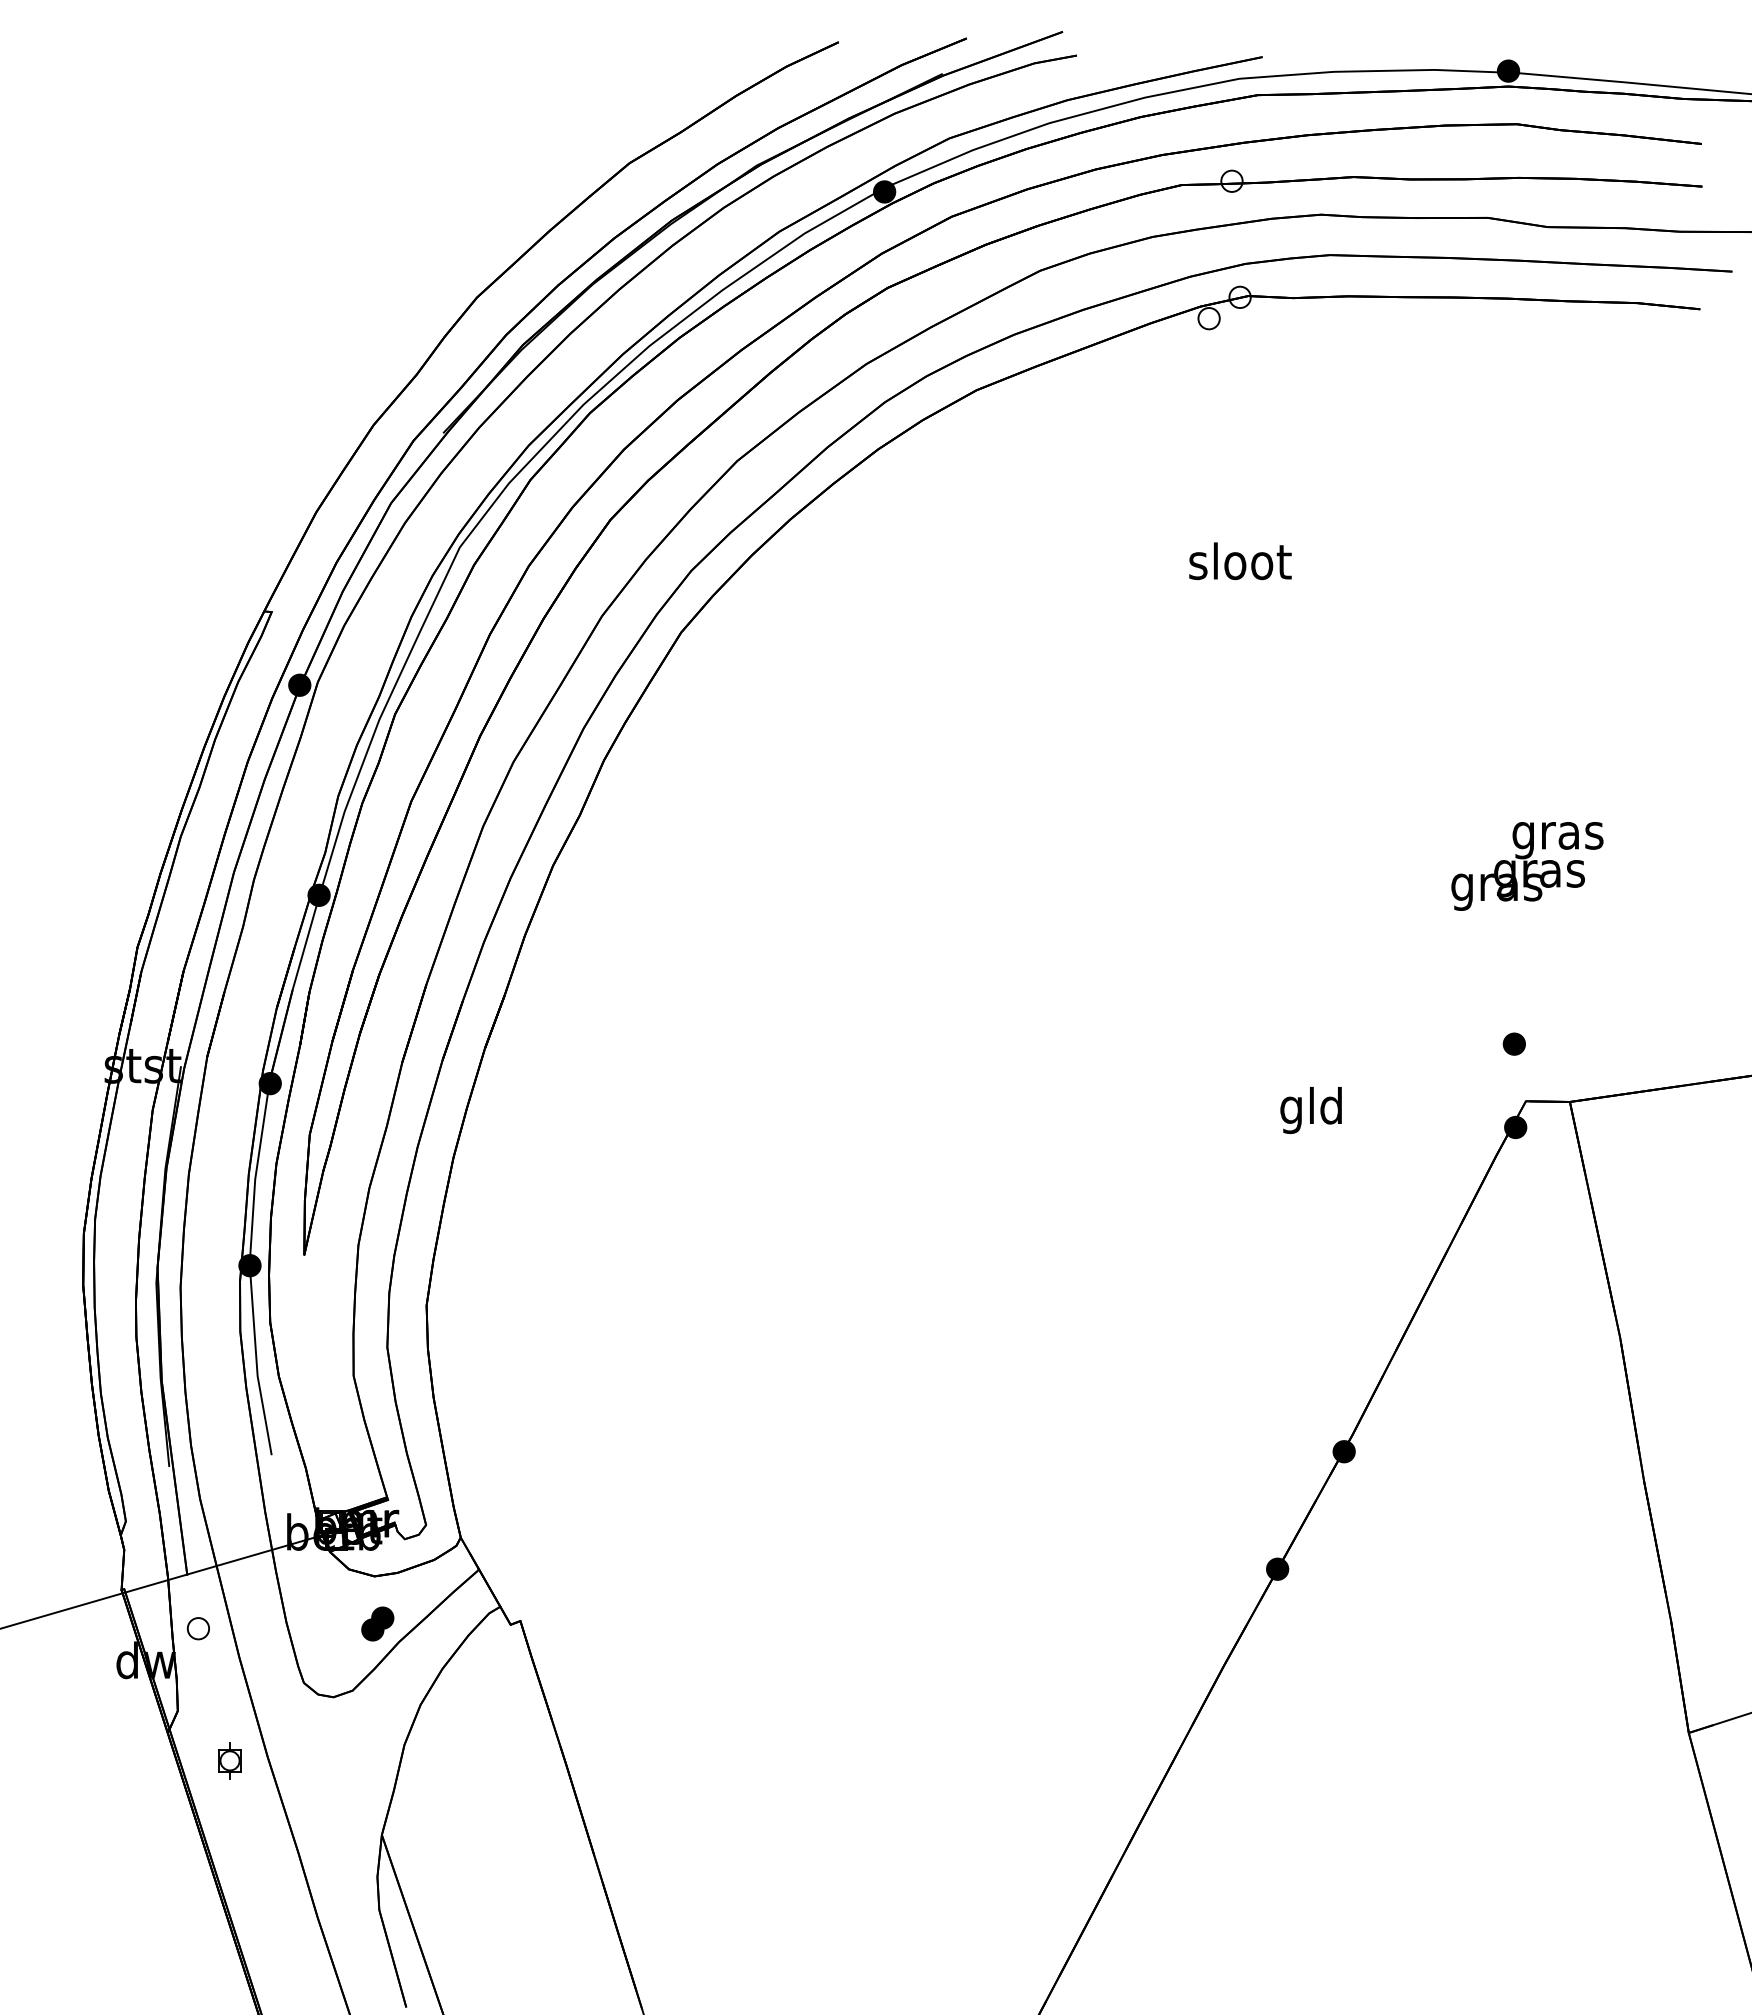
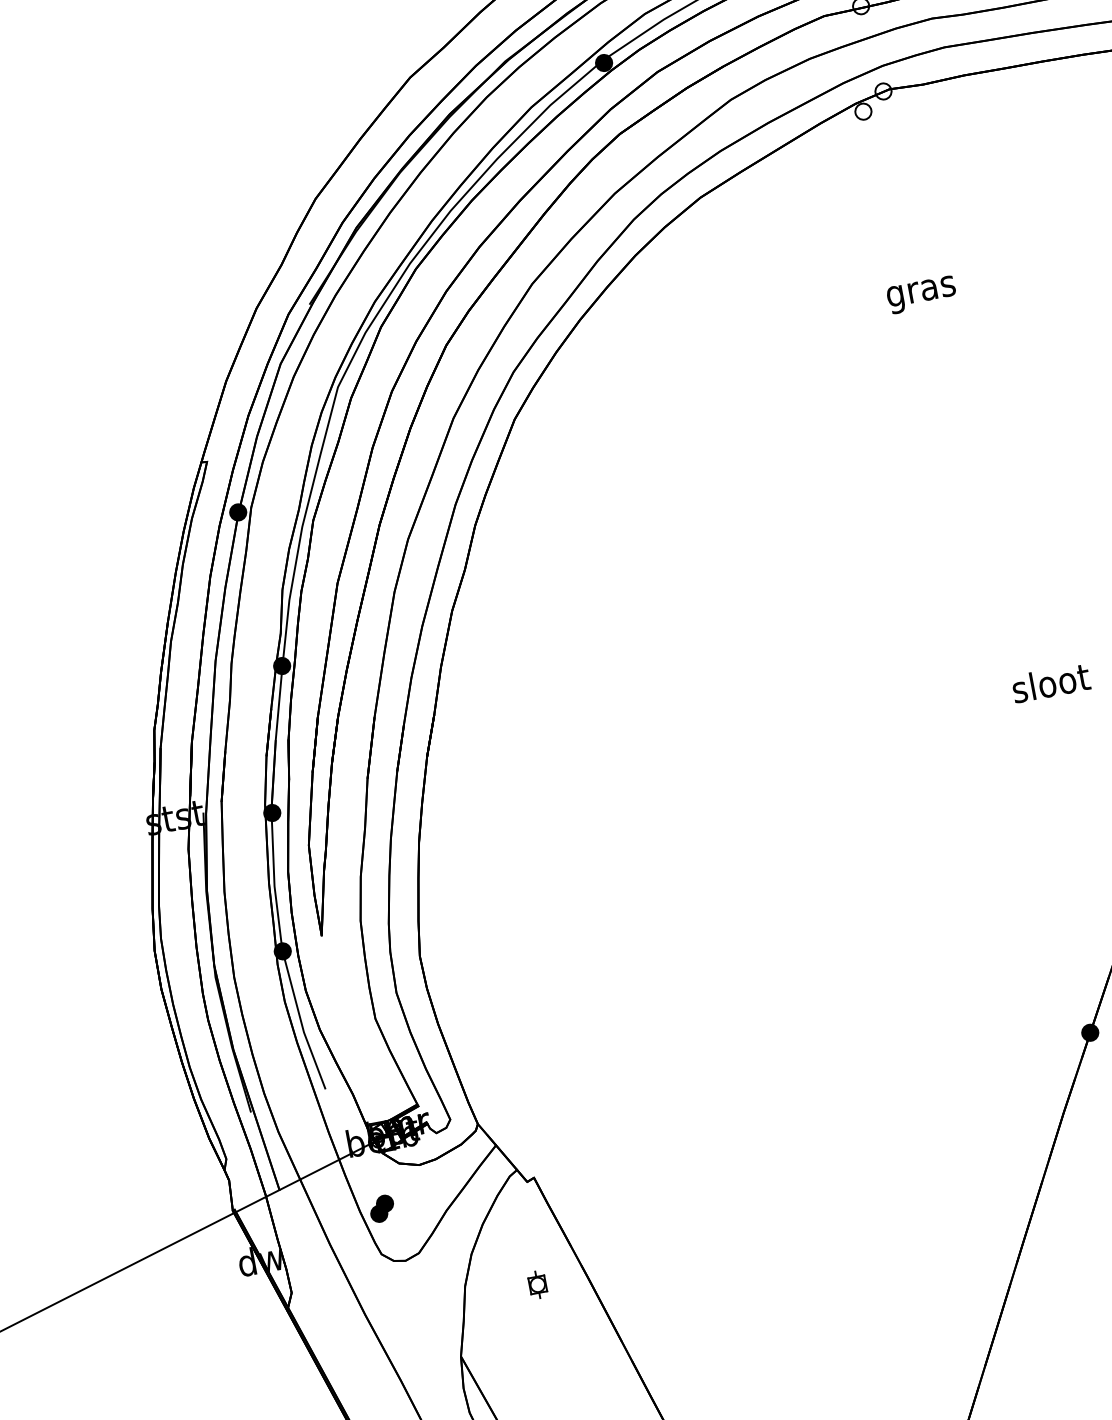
text: (1240, 565) -> (921, 290), sloot -> gras
text: (1312, 1110) -> (1051, 686), gld -> sloot
part: (377, 1623) -> (381, 1208), moved
part: (197, 1628) -> (294, 1228), removed
part: (229, 1760) -> (537, 1284), moved

